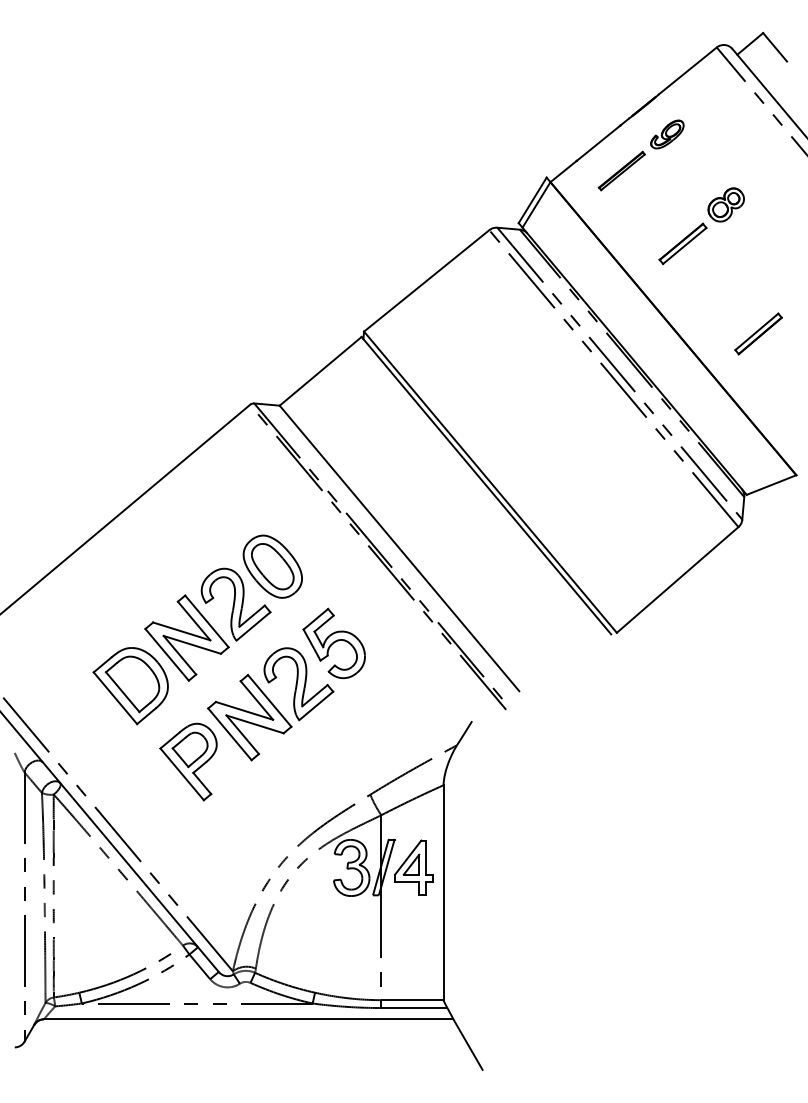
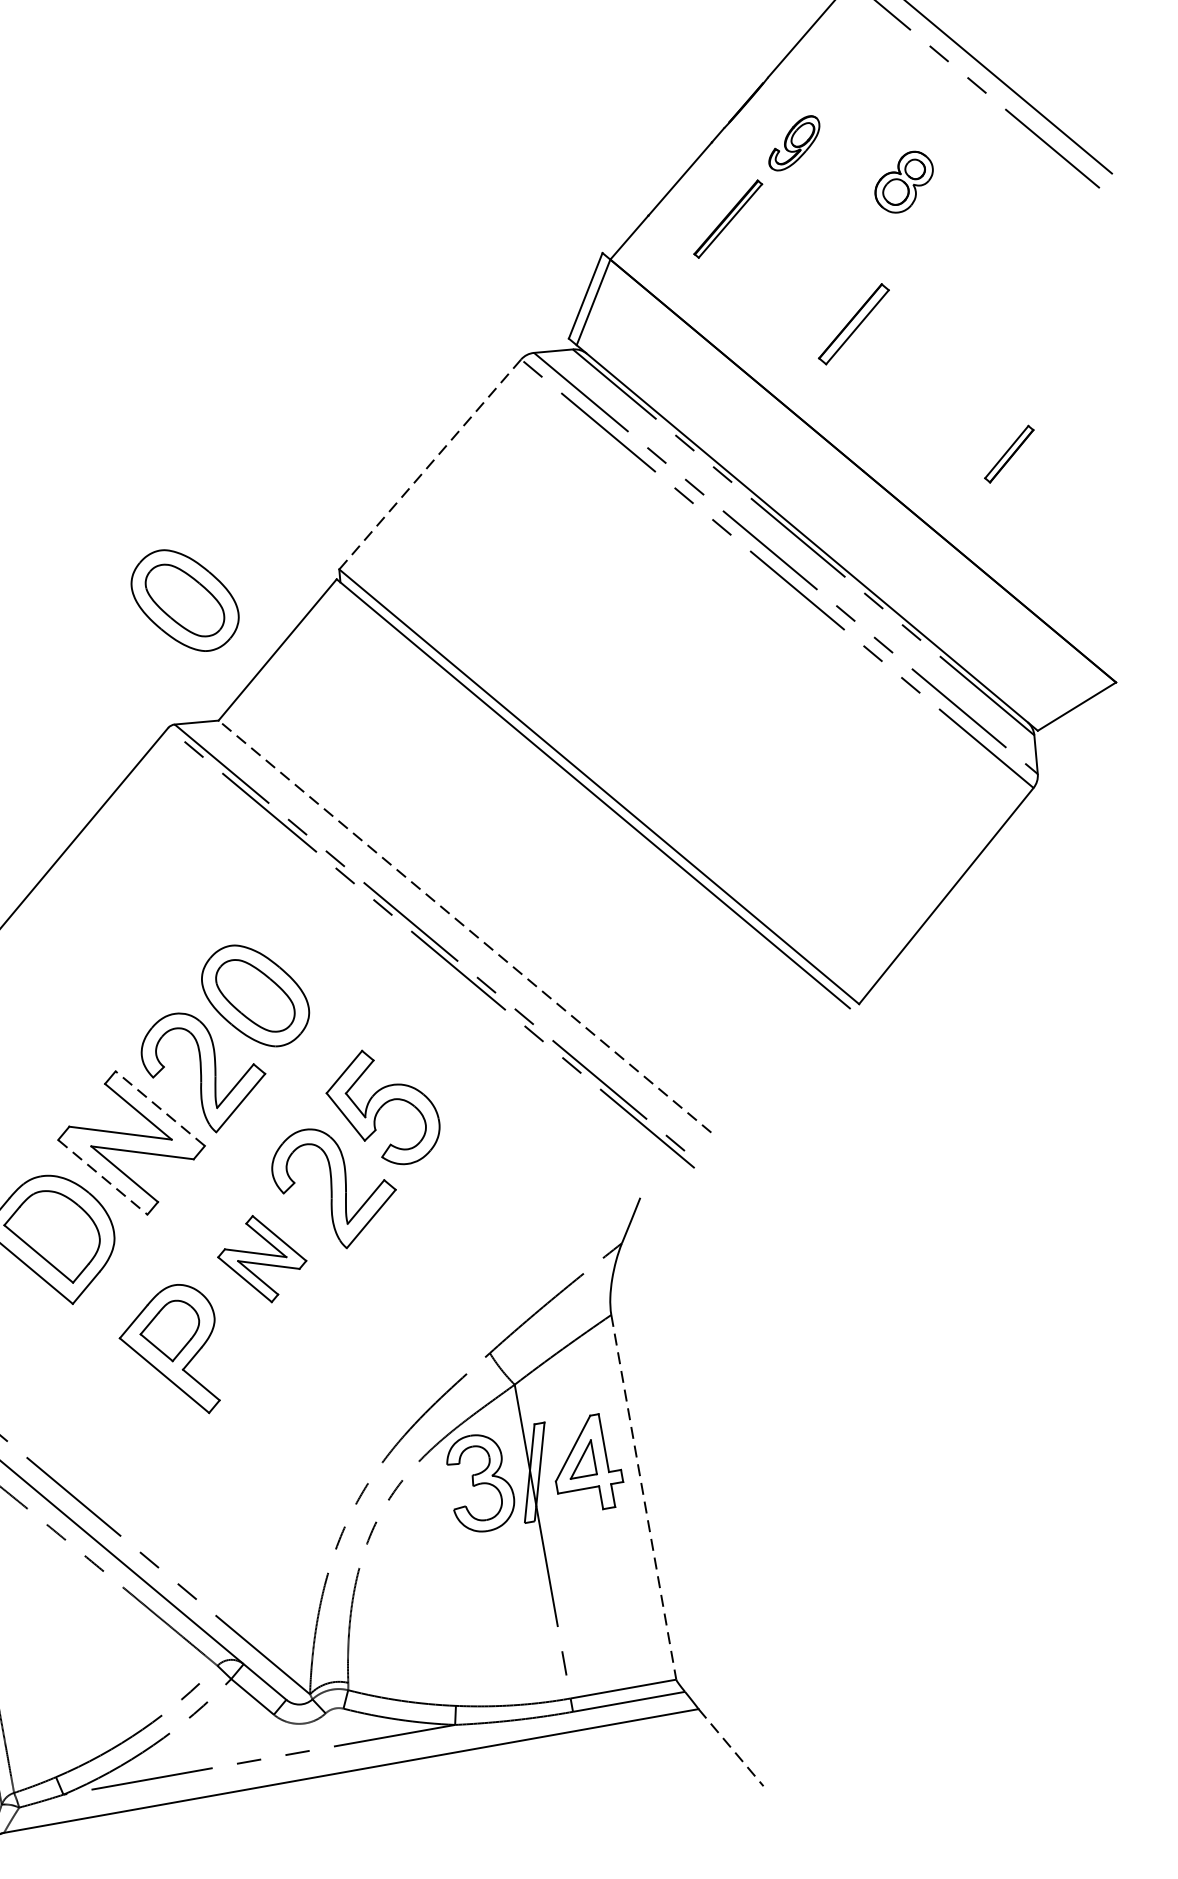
part: (725, 204) -> (902, 181), moved
line: (426, 280) -> (429, 463), solid -> dashed
part: (272, 333) -> (184, 600), added
part: (758, 333) -> (1009, 453), size x0.7
line: (399, 548) -> (464, 926), solid -> dashed
line: (206, 621) -> (159, 1108), solid -> dashed
line: (167, 654) -> (103, 1176), solid -> dashed
part: (249, 717) -> (261, 1258), size x0.6
line: (443, 893) -> (643, 1498), solid -> dashed
line: (468, 1045) -> (732, 1749), solid -> dashed

